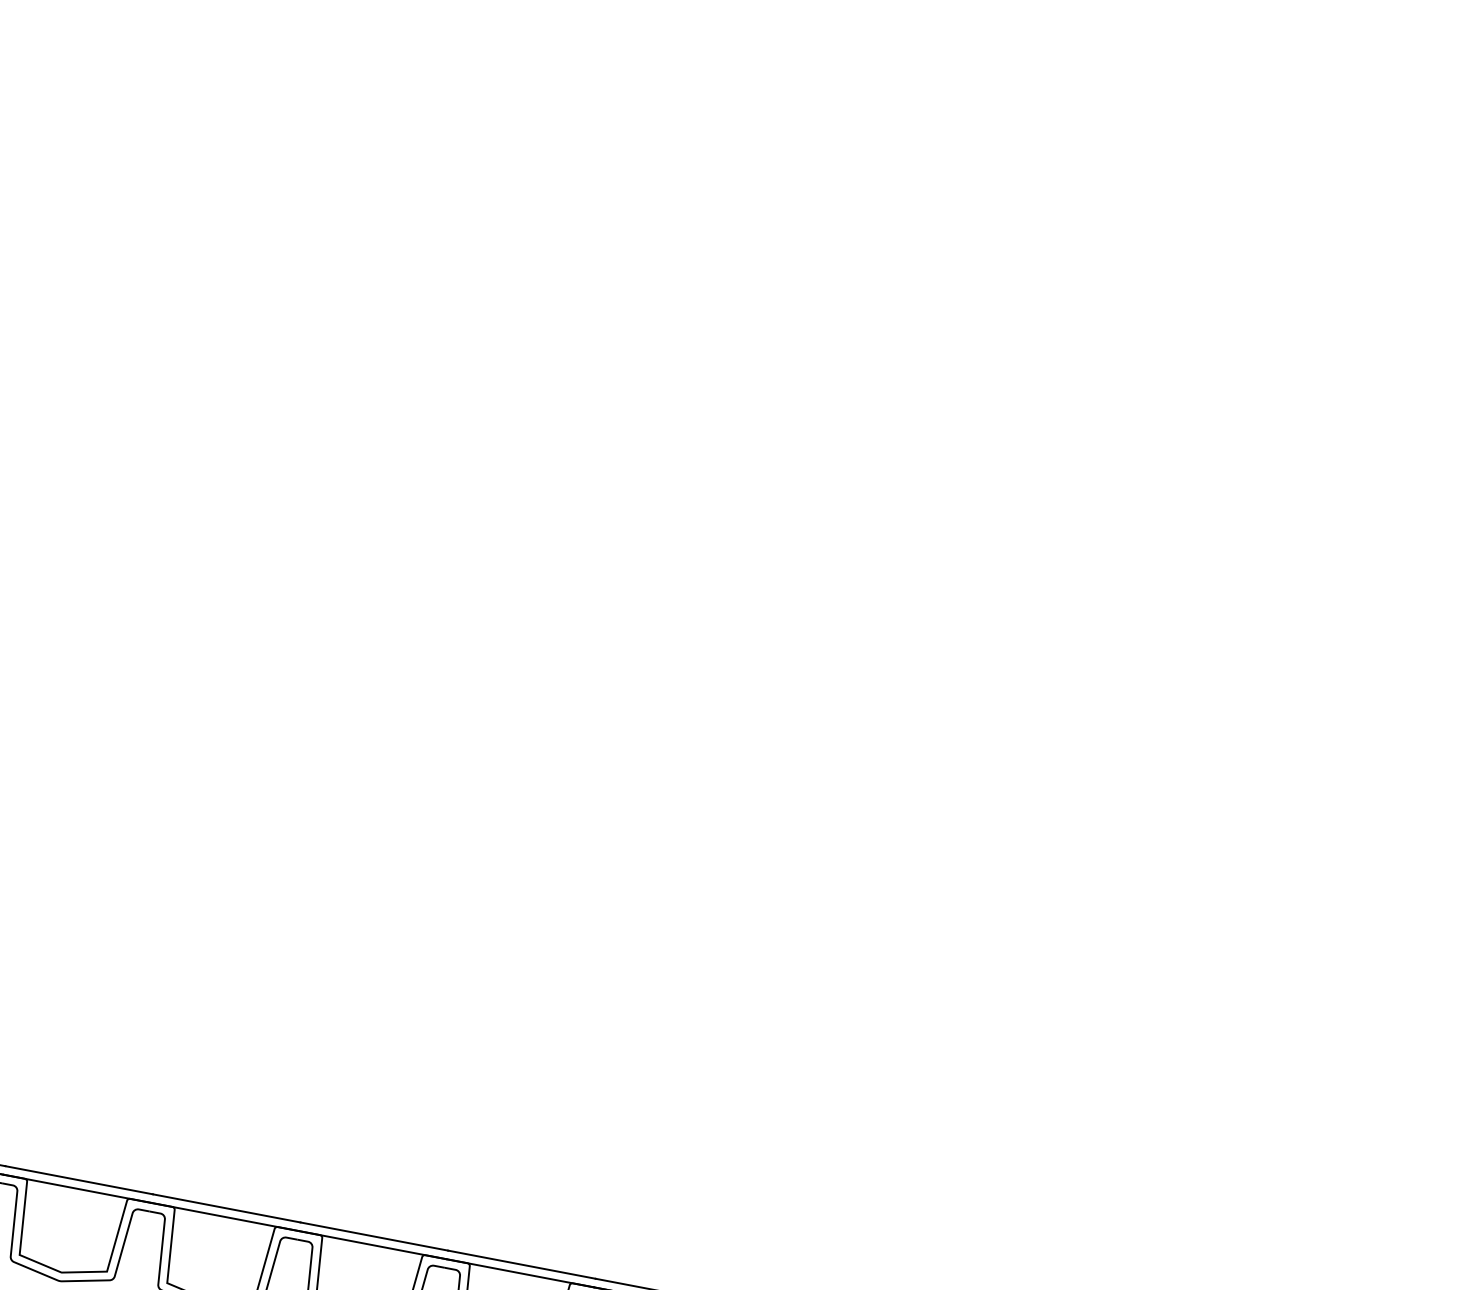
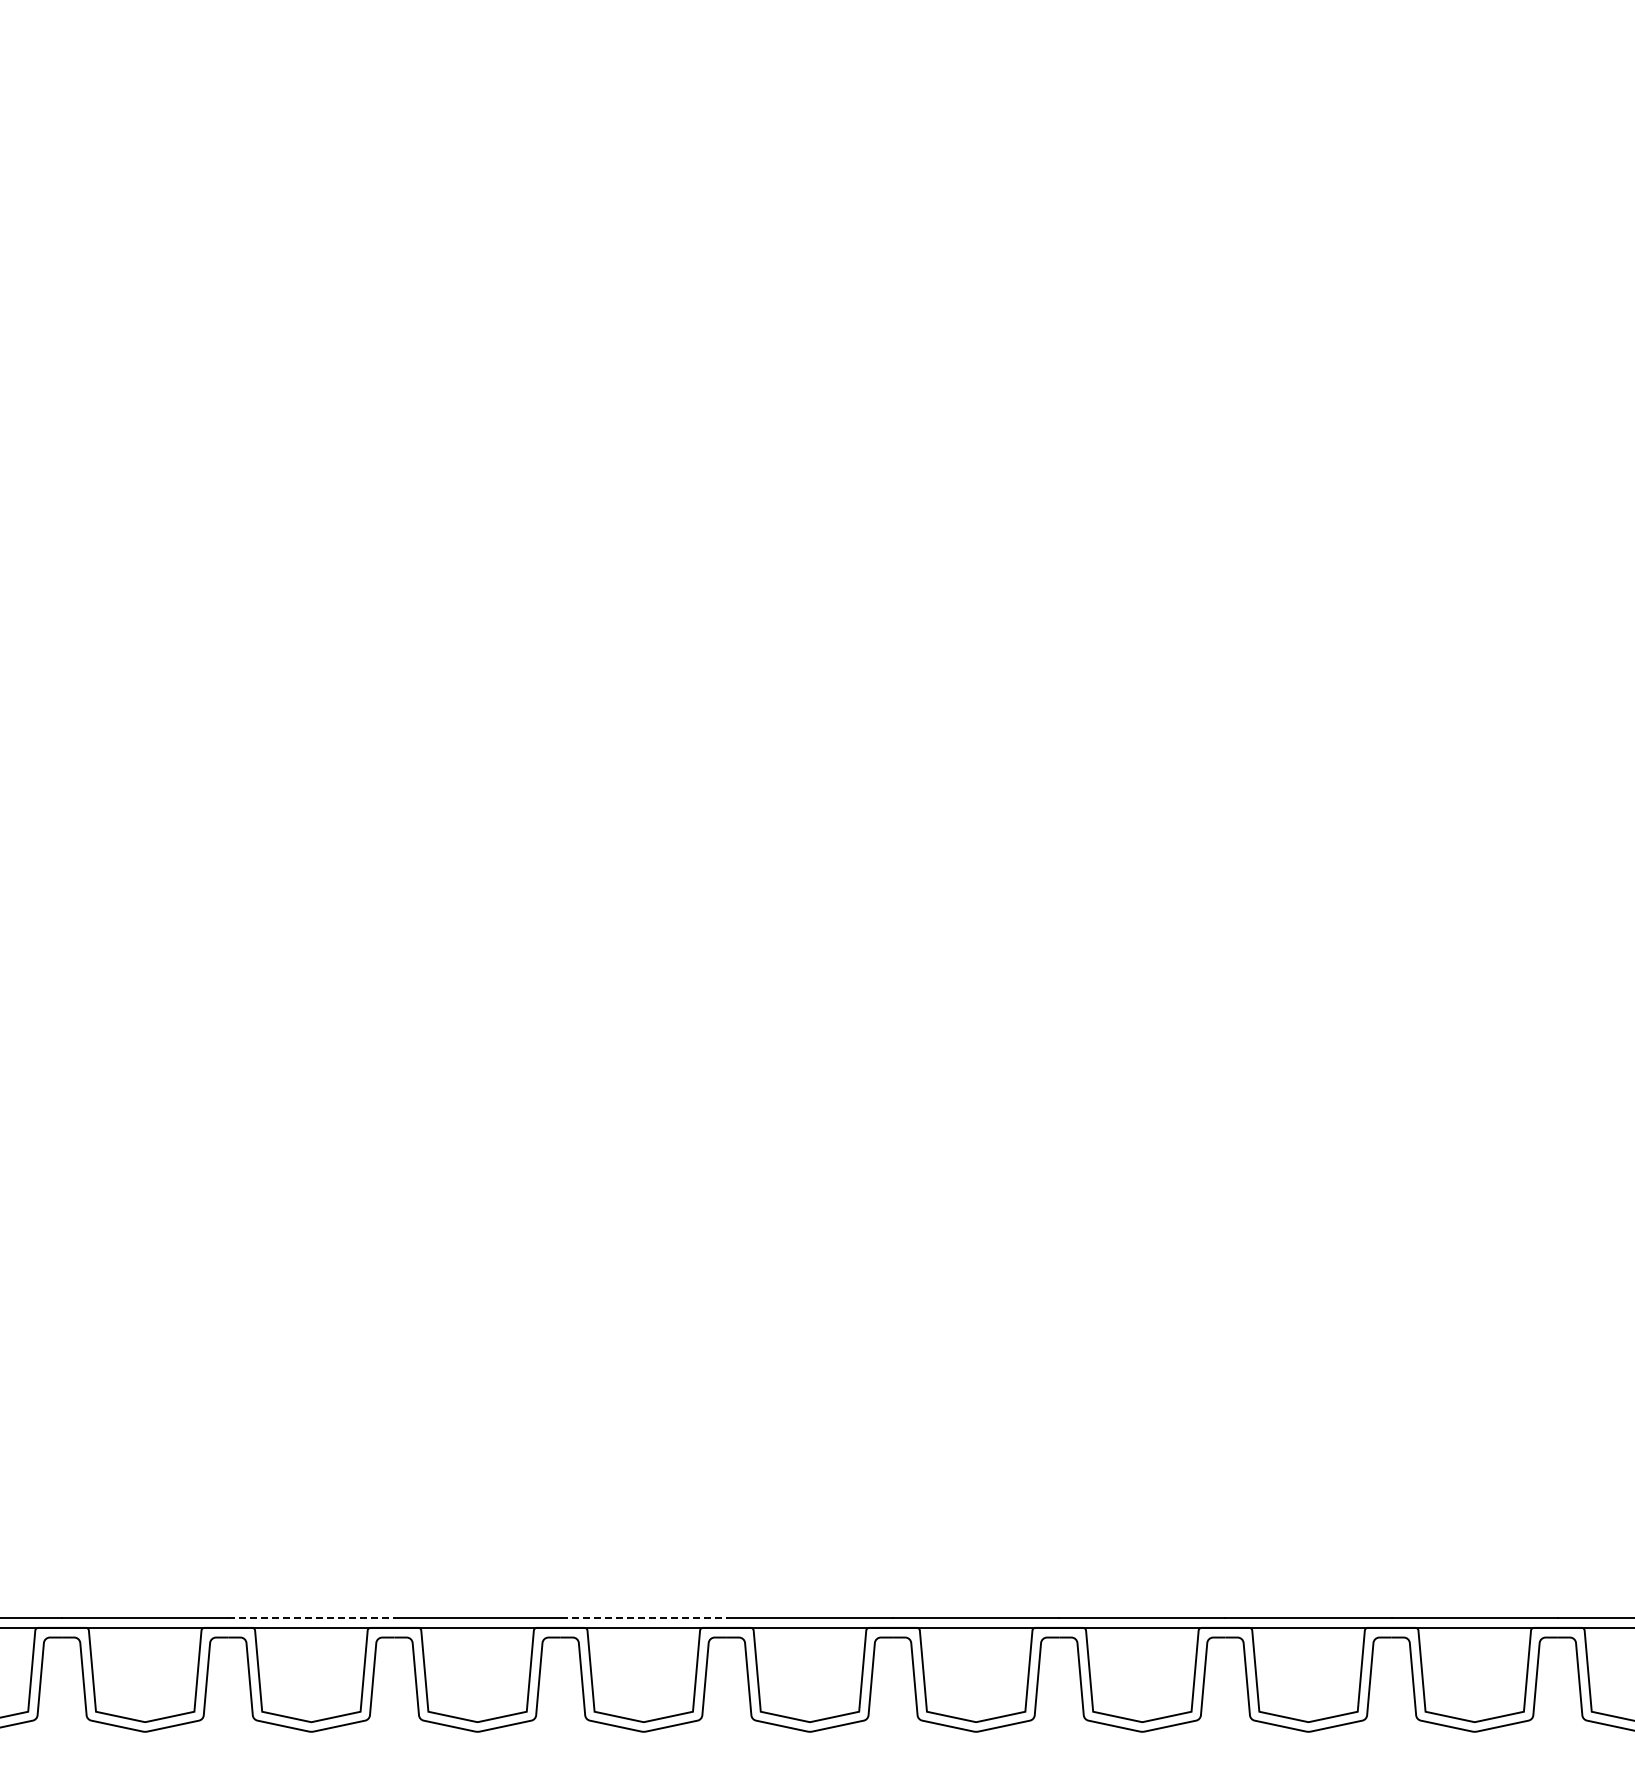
line: (79, 1180) -> (311, 1618), solid -> dashed
line: (374, 1236) -> (644, 1618), solid -> dashed

